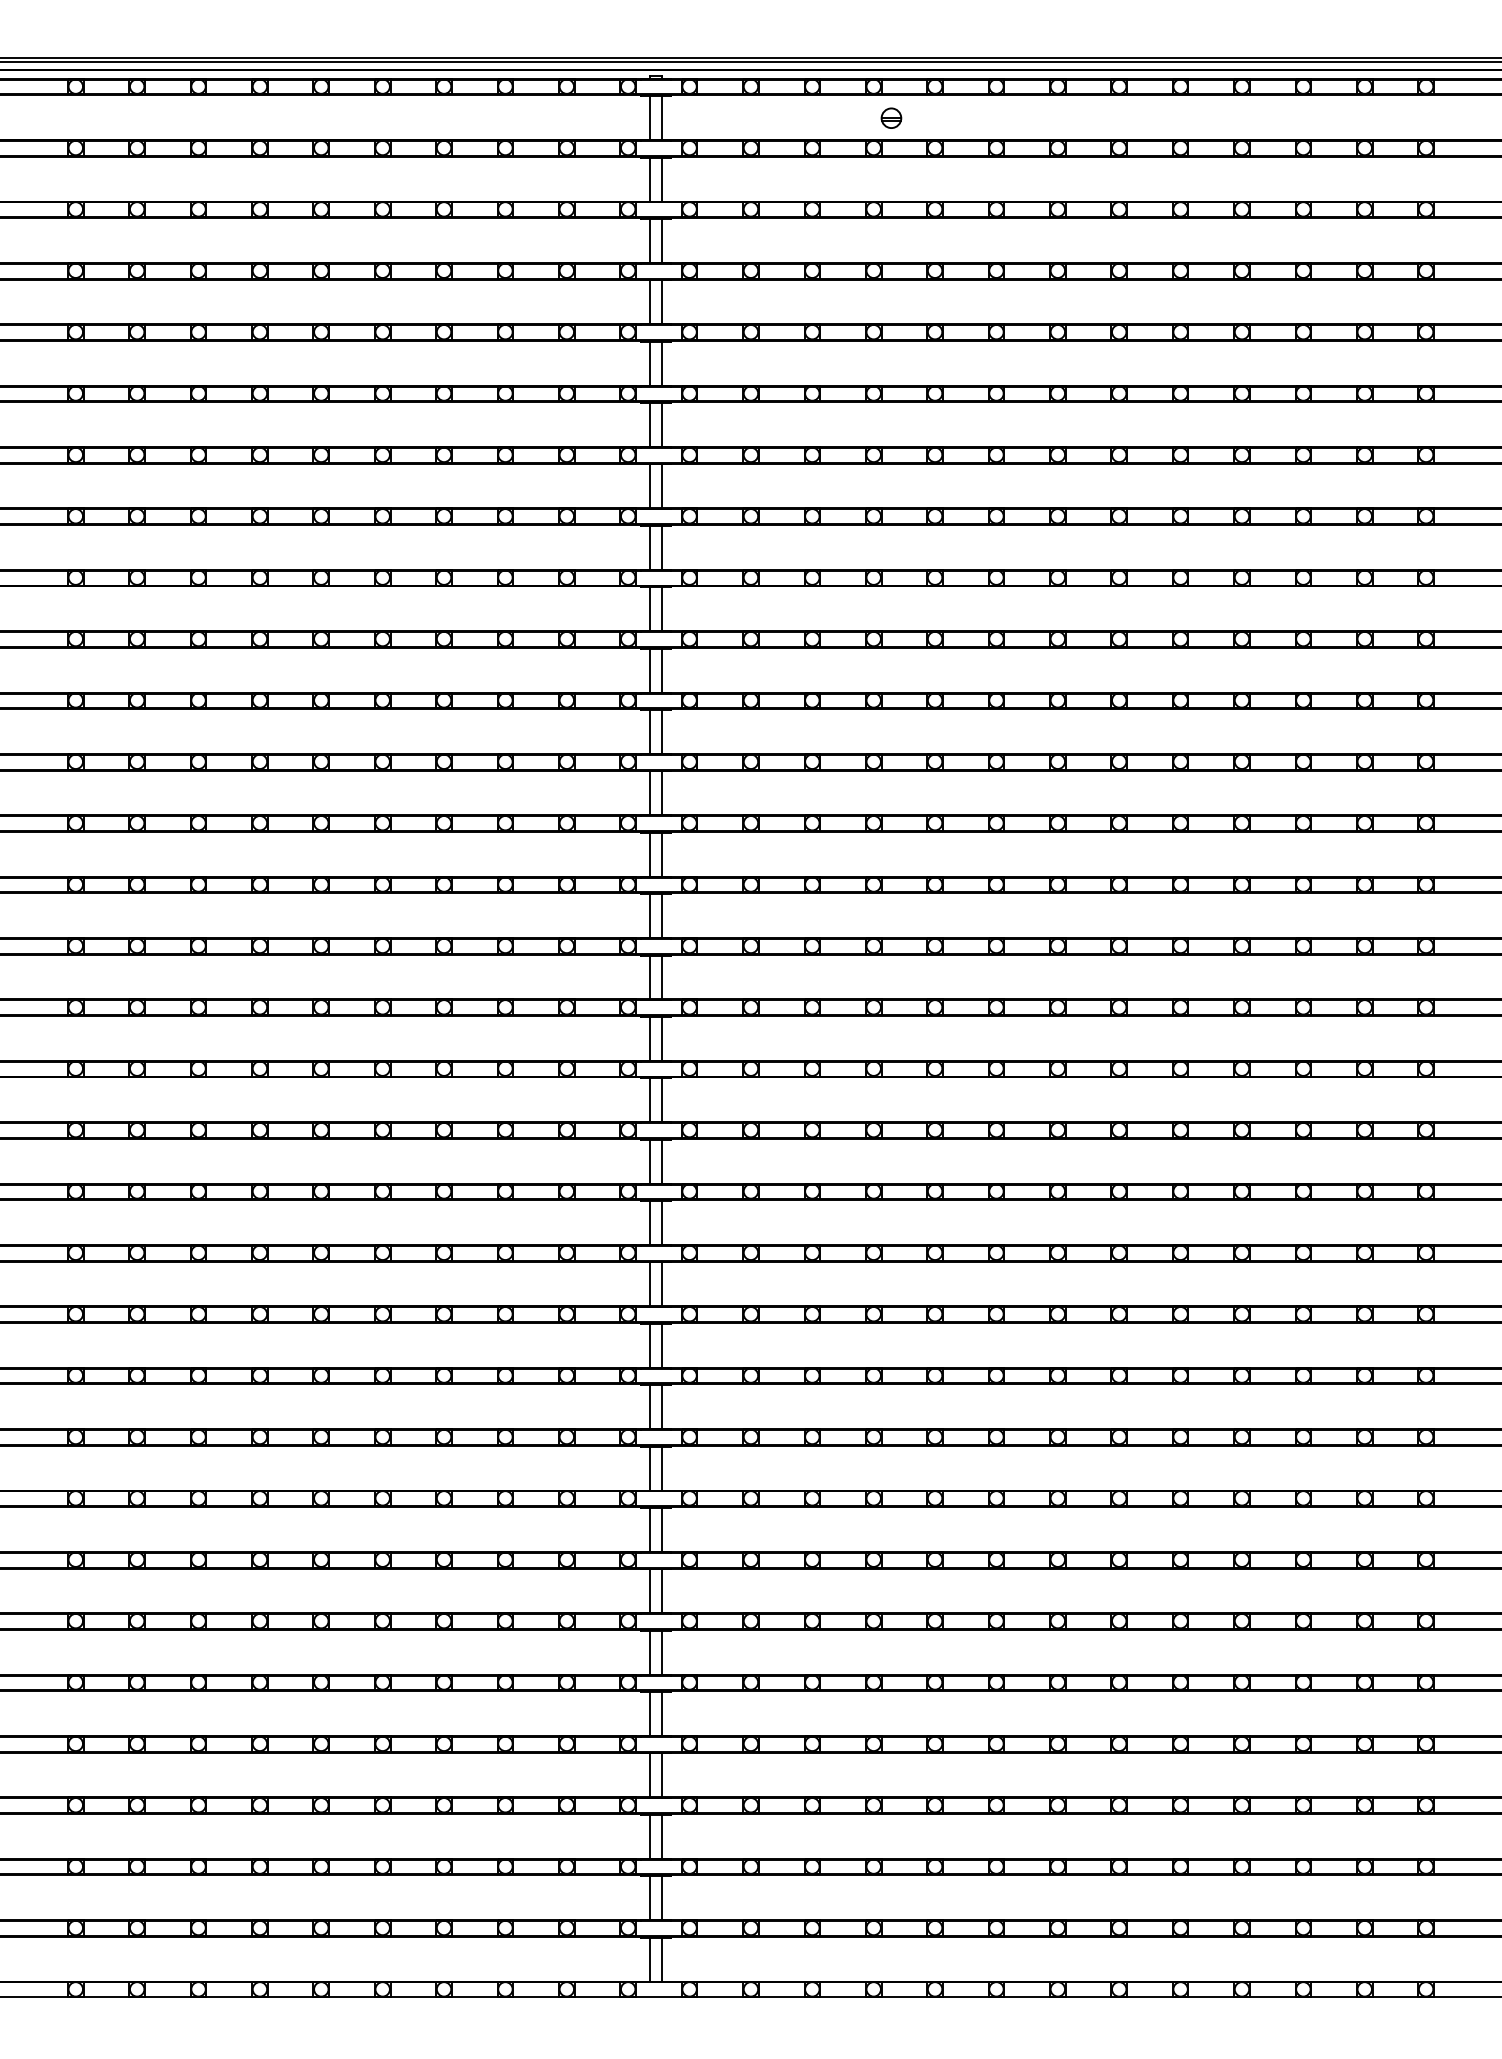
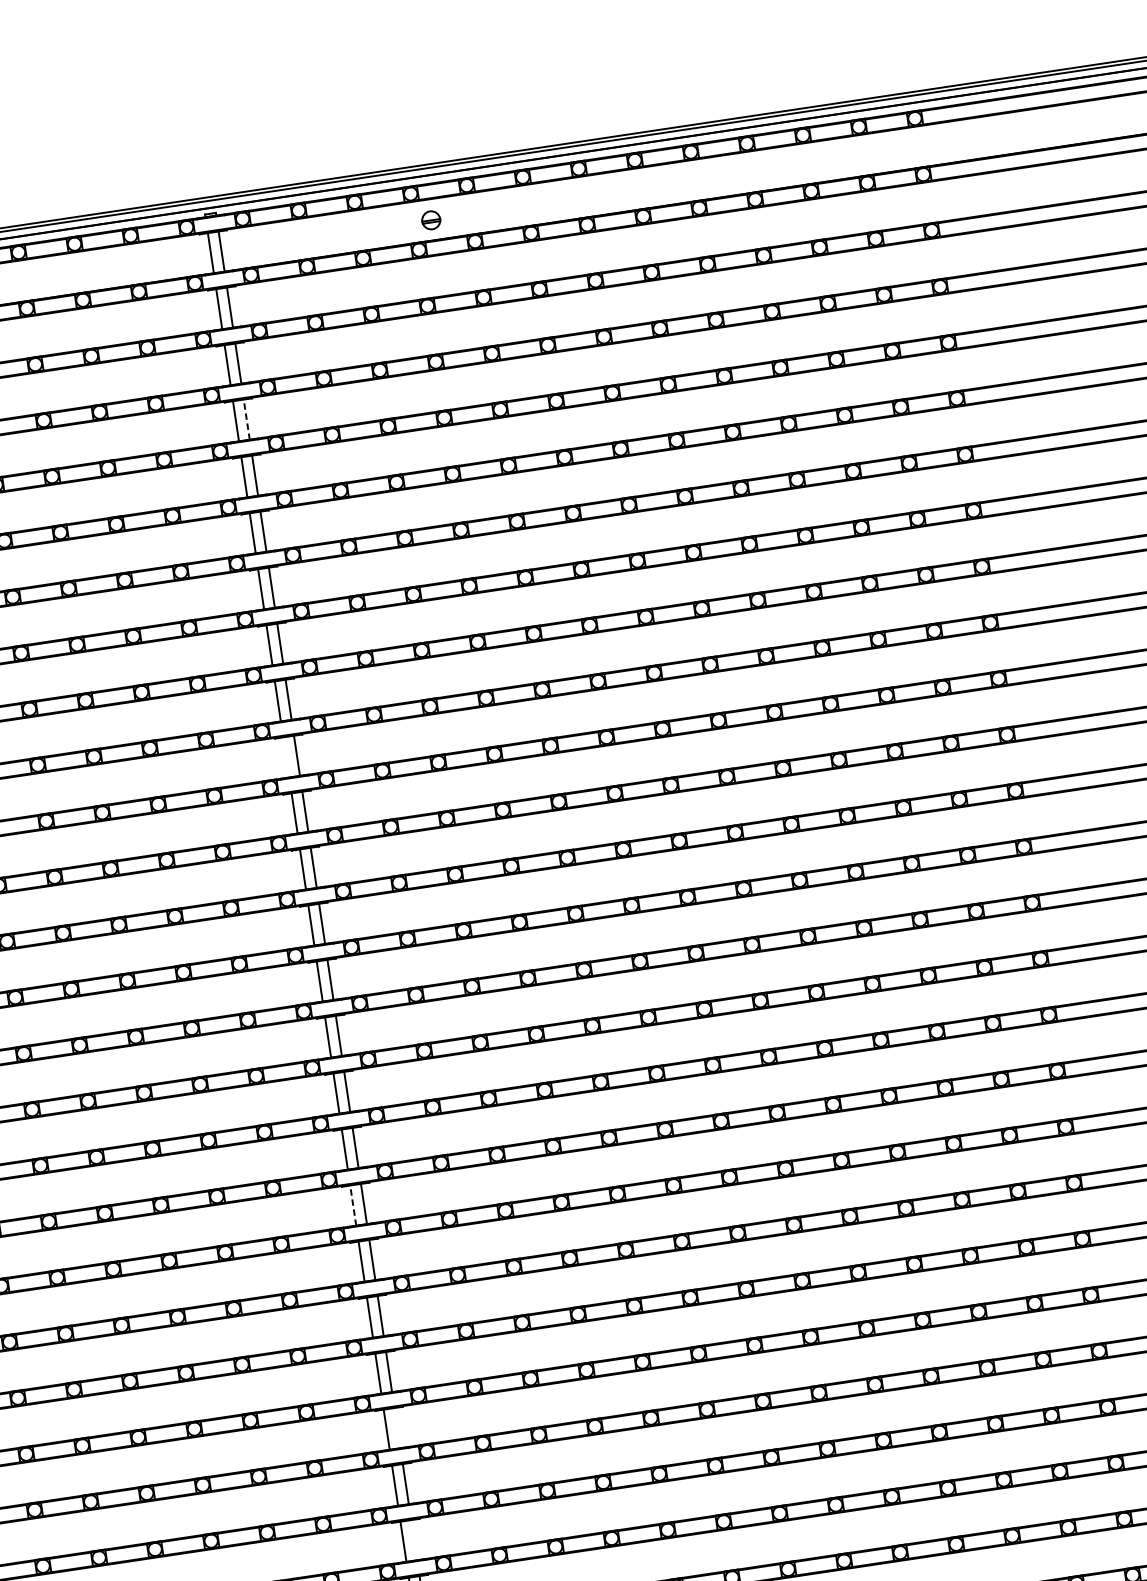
line: (661, 301) -> (246, 418), solid -> dashed
line: (650, 670) -> (286, 757), removed
line: (650, 1161) -> (353, 1205), solid -> dashed
line: (661, 1407) -> (397, 1428), removed
line: (661, 1529) -> (413, 1539), removed

